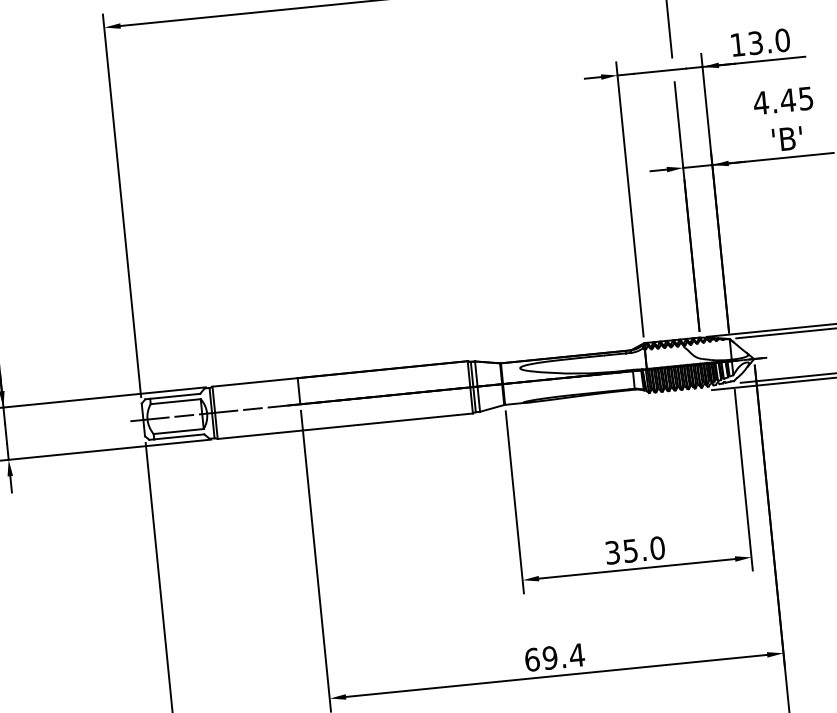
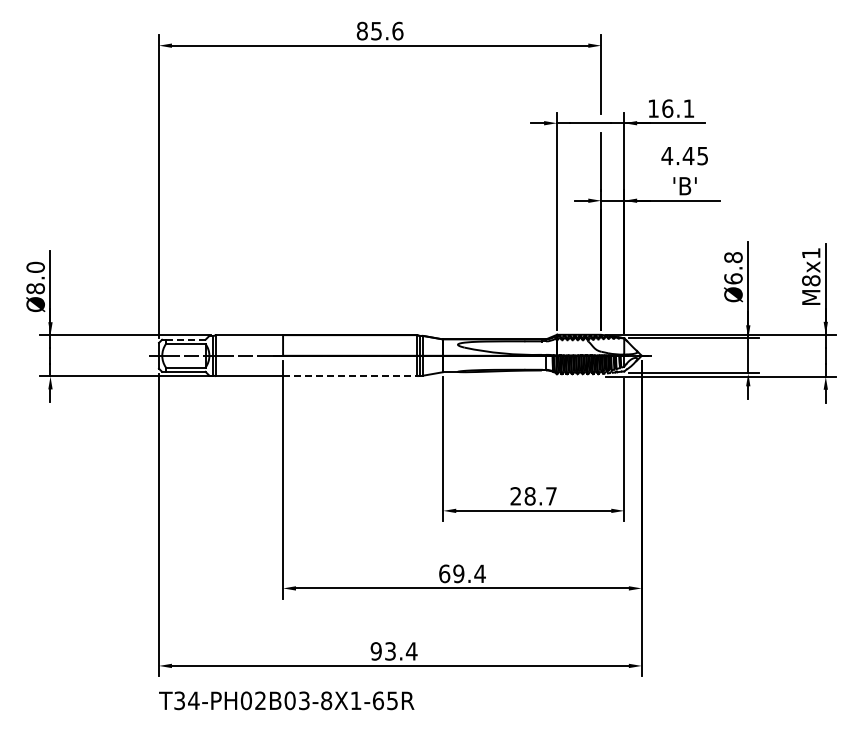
text: (769, 41) -> (678, 108), 13.0 -> 16.1
line: (174, 396) -> (185, 339), solid -> dashed
line: (388, 421) -> (350, 376), solid -> dashed
text: (634, 550) -> (533, 496), 35.0 -> 28.7

